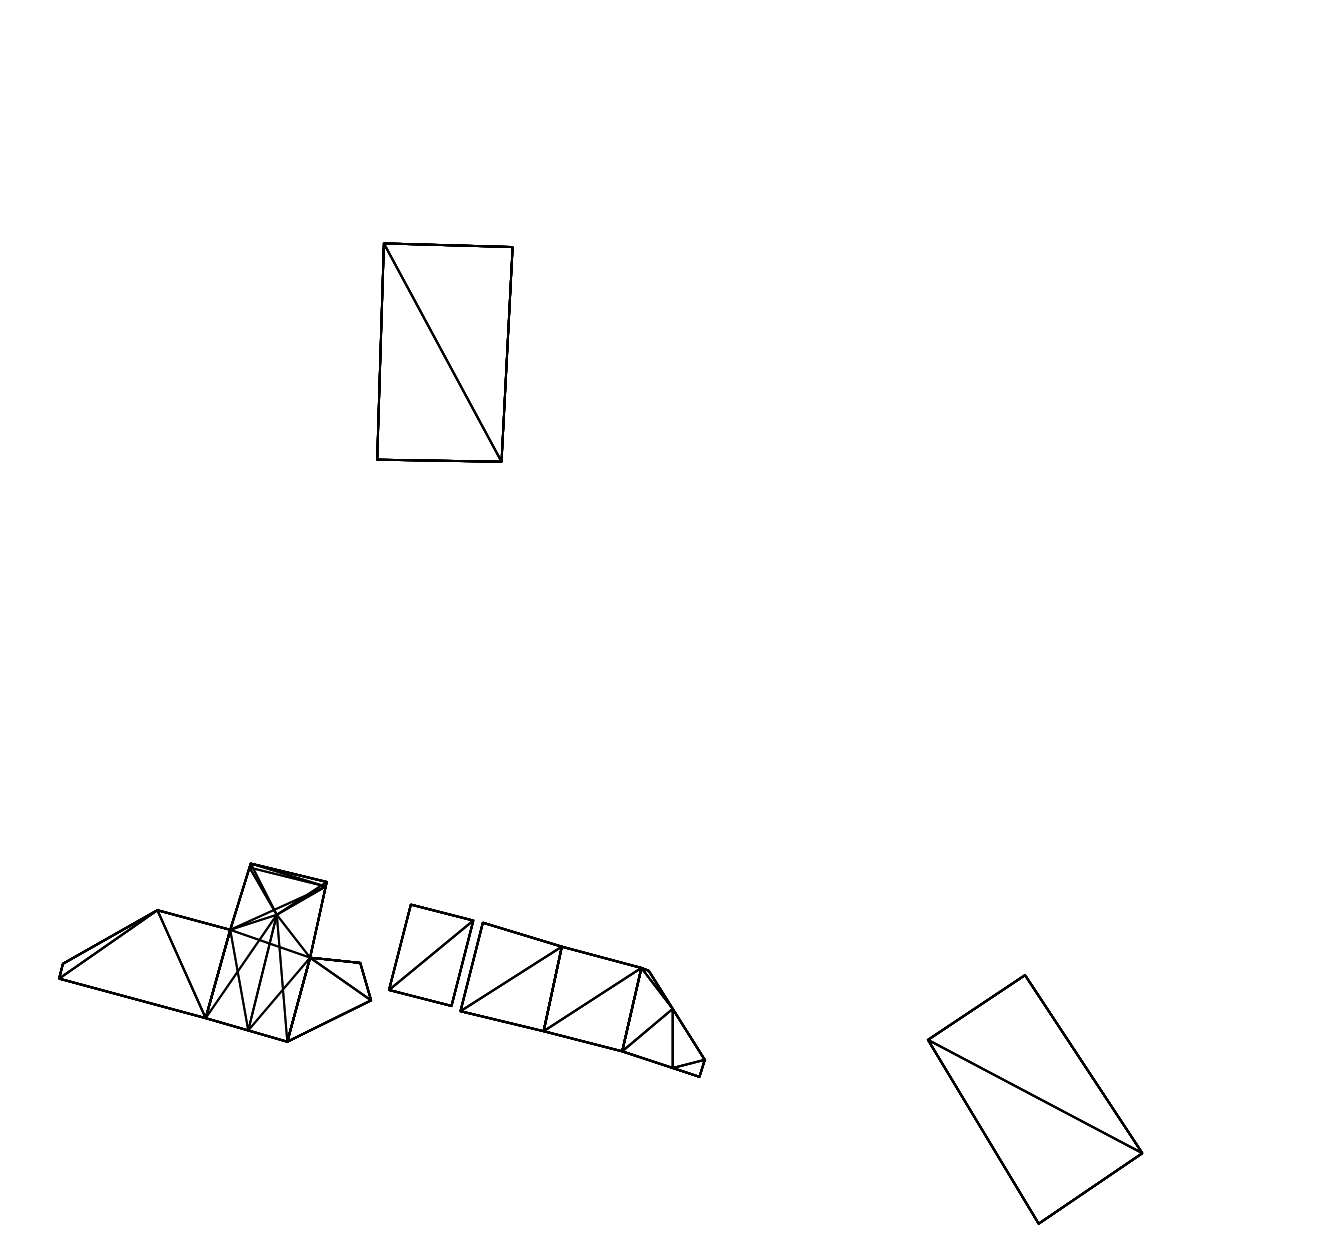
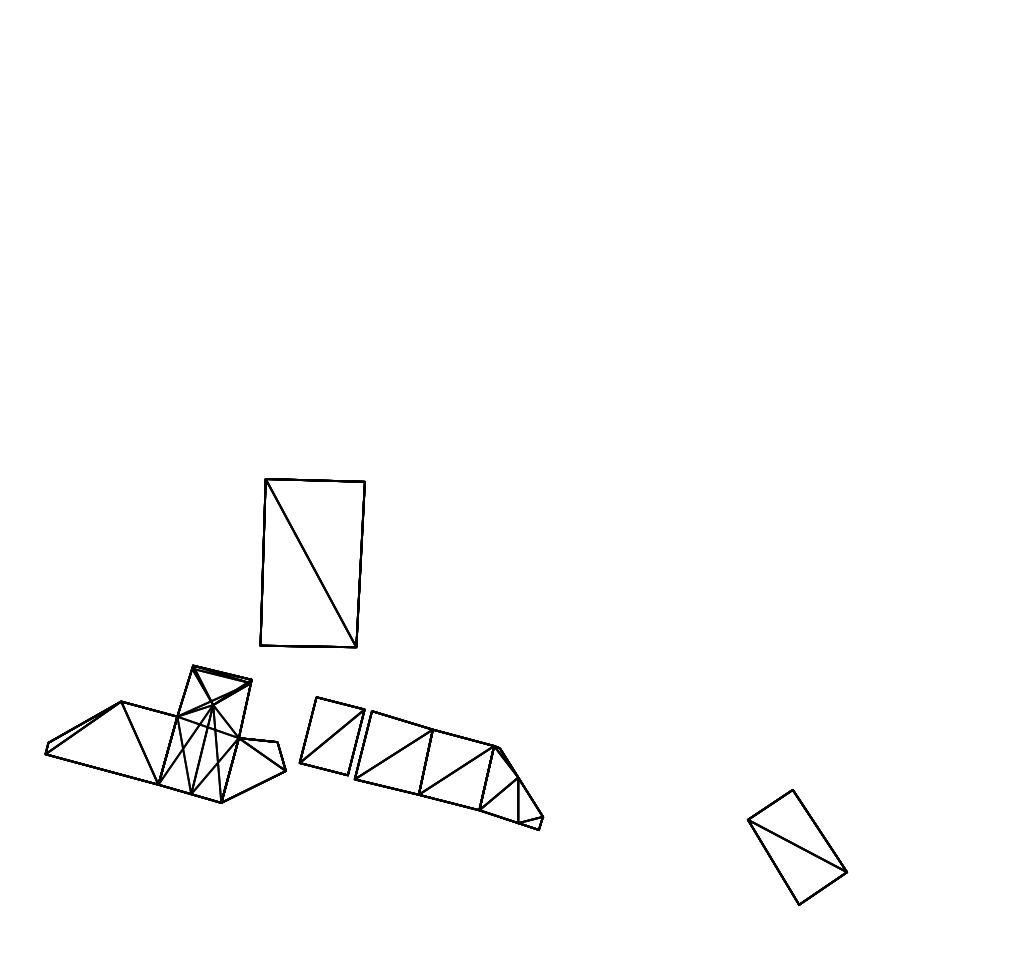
part: (444, 352) -> (312, 563), moved
part: (1034, 1099) -> (797, 847), size x0.6

